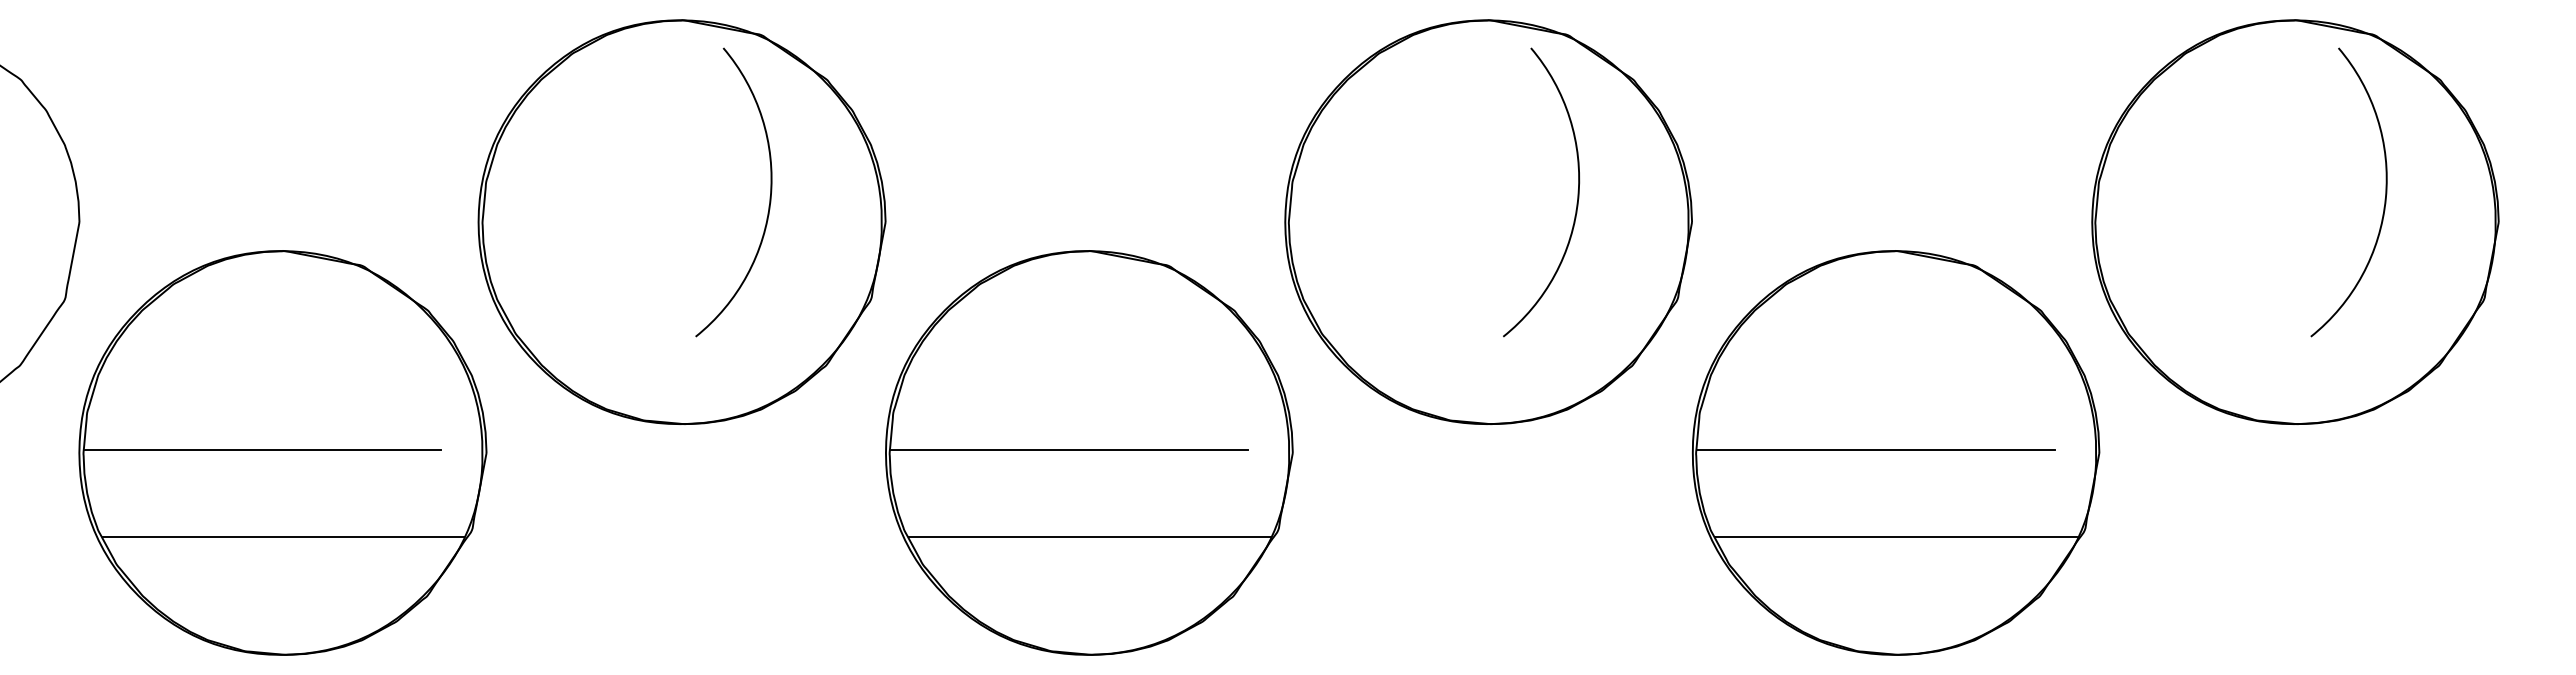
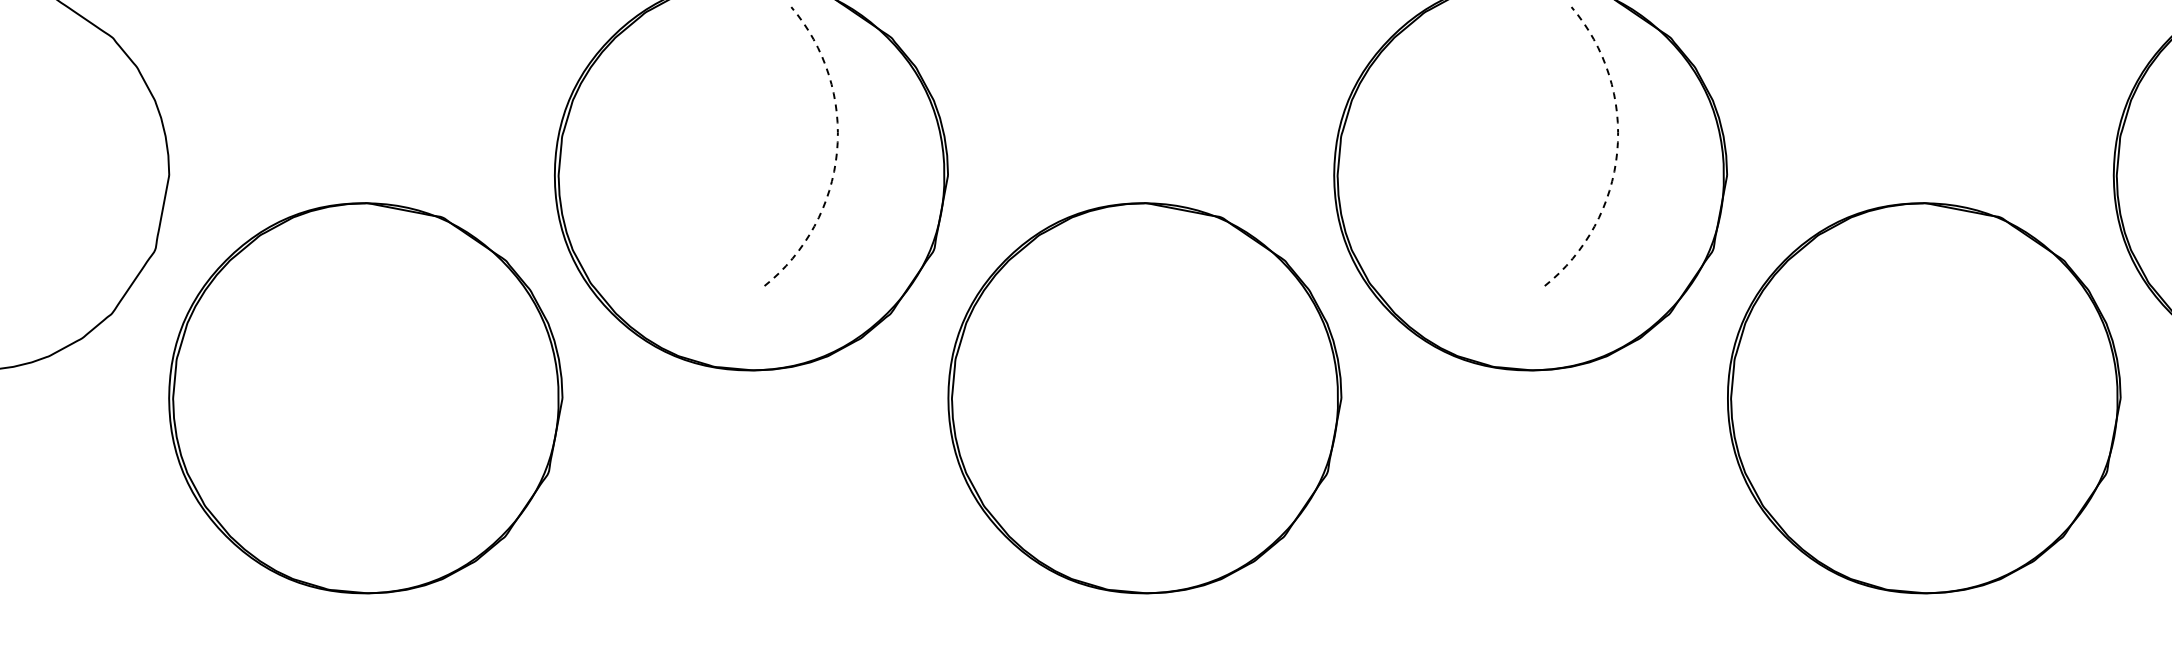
arc: (770, 198) -> (836, 152), solid -> dashed
arc: (1578, 198) -> (1617, 152), solid -> dashed
line: (262, 450) -> (346, 395), removed
line: (1069, 450) -> (1125, 395), removed
line: (1875, 450) -> (1904, 395), removed
line: (283, 536) -> (366, 478), removed
line: (1089, 536) -> (1145, 478), removed
line: (1896, 536) -> (1924, 478), removed

